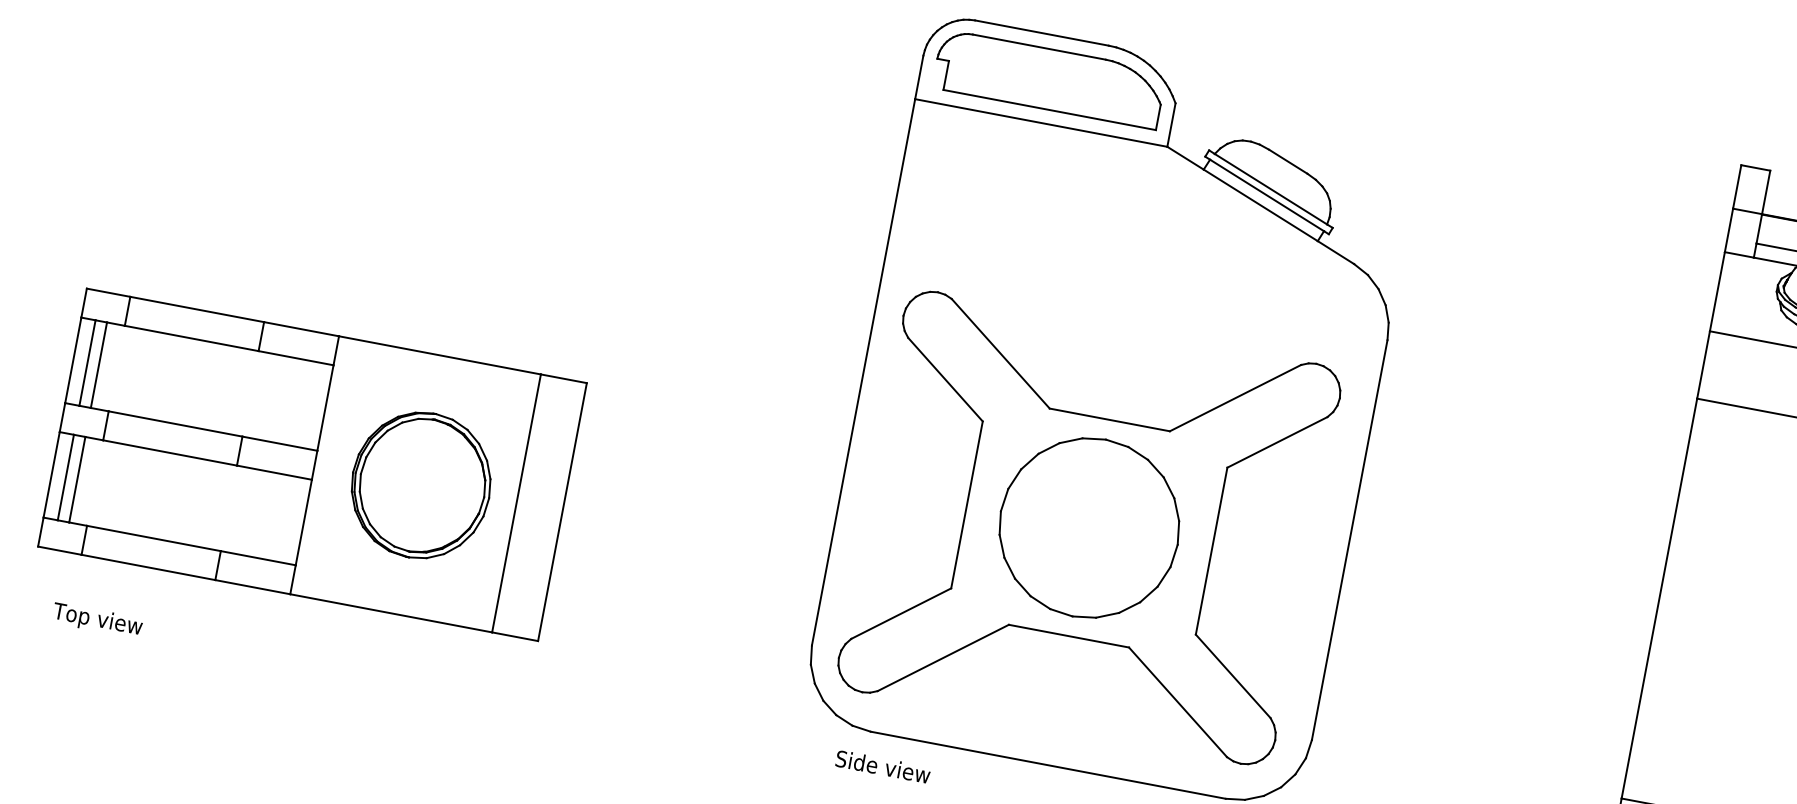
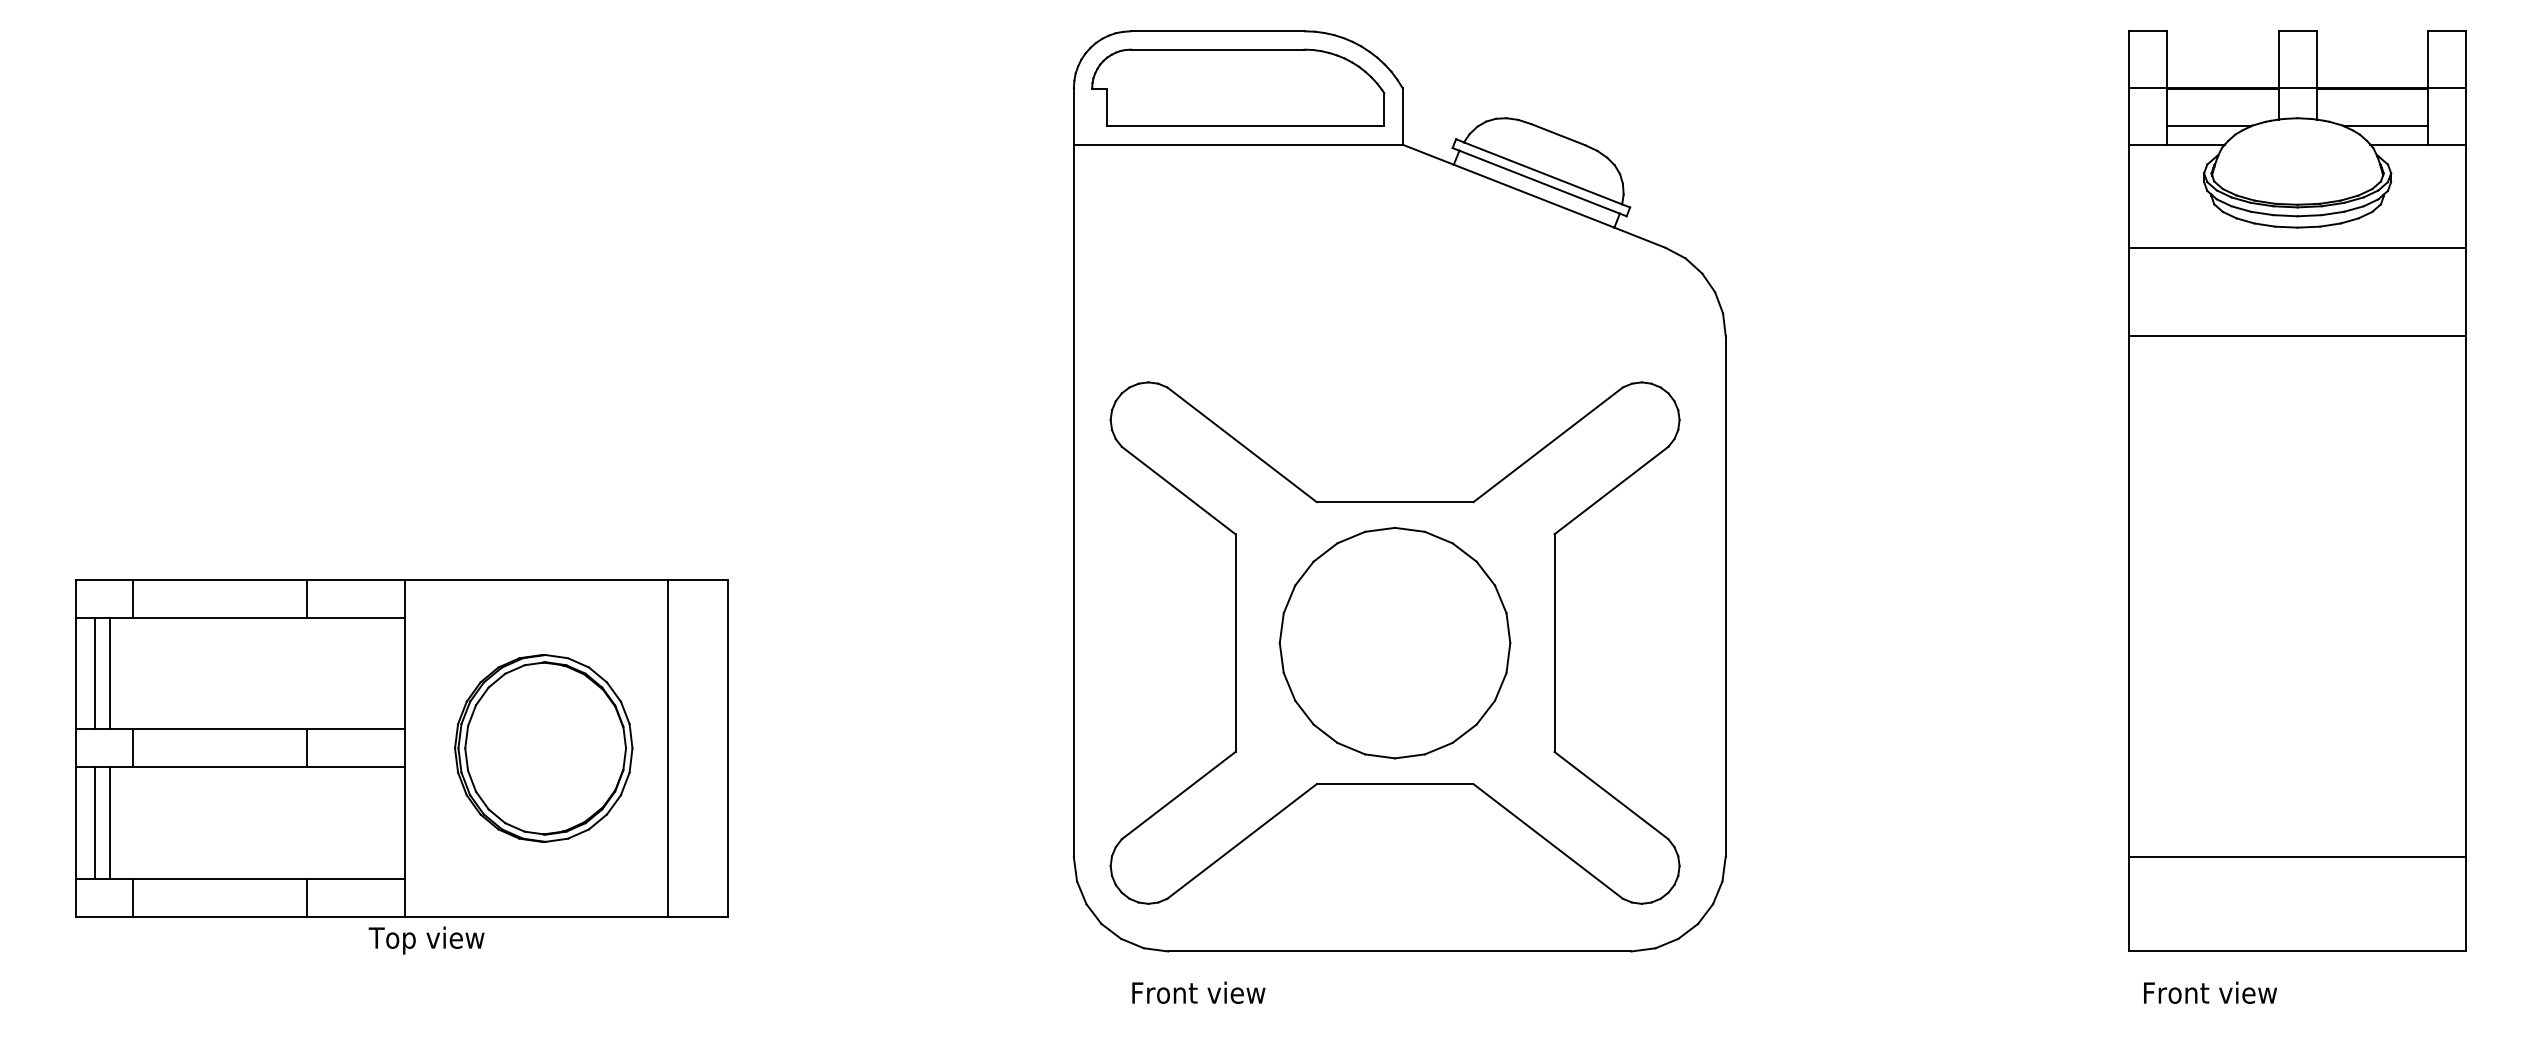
text: (97, 620) -> (426, 940), moved
text: (887, 767) -> (1198, 992), Side view -> Front view

